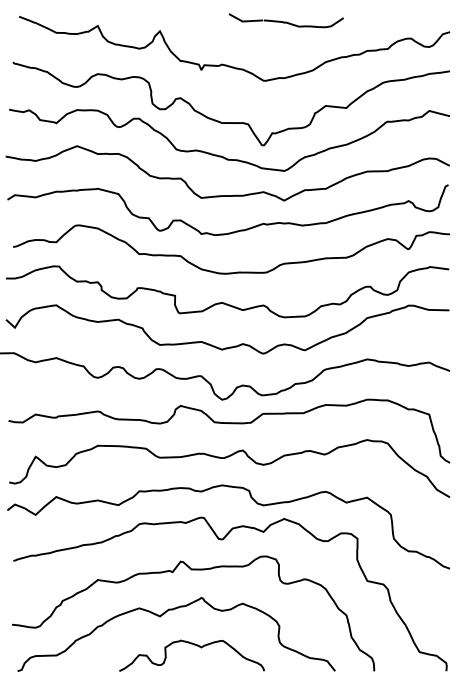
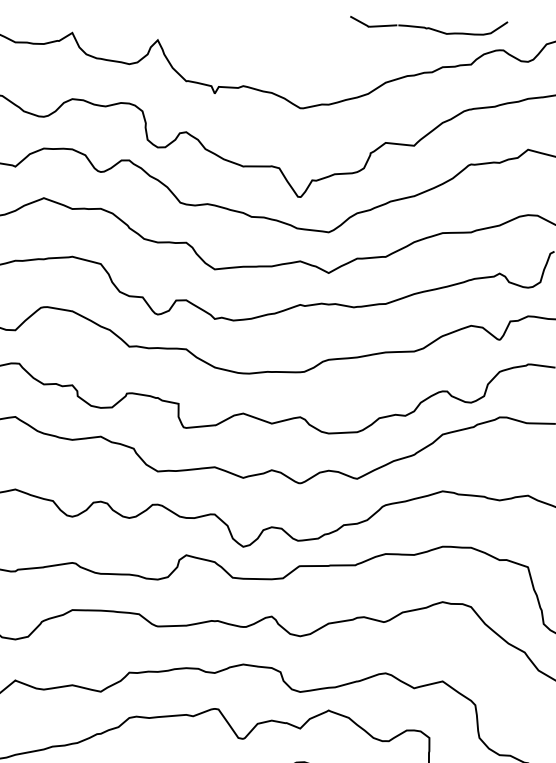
part: (285, 20) -> (427, 25), moved

